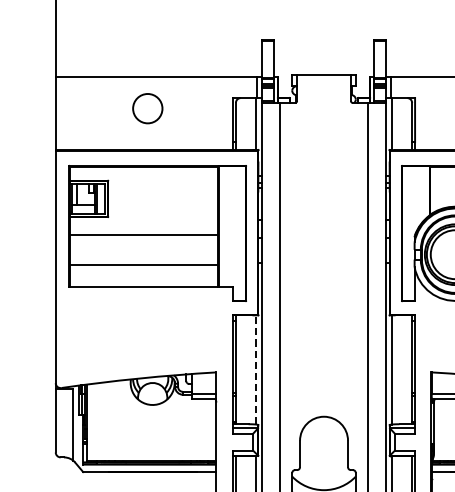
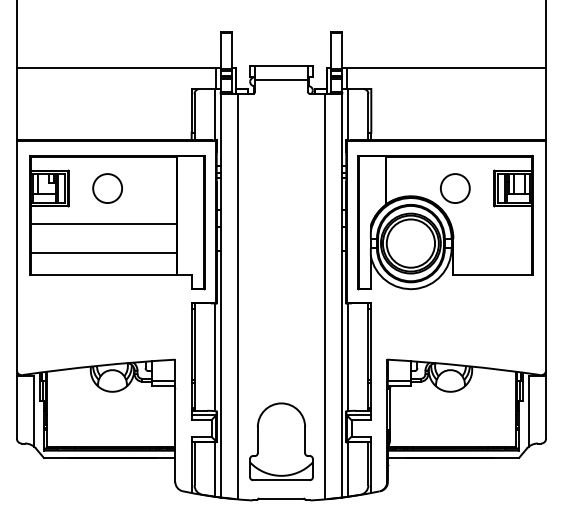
line: (324, 89) -> (281, 80), added
circle: (147, 108) -> (107, 188), moved
line: (256, 370) -> (214, 357), dashed -> solid

